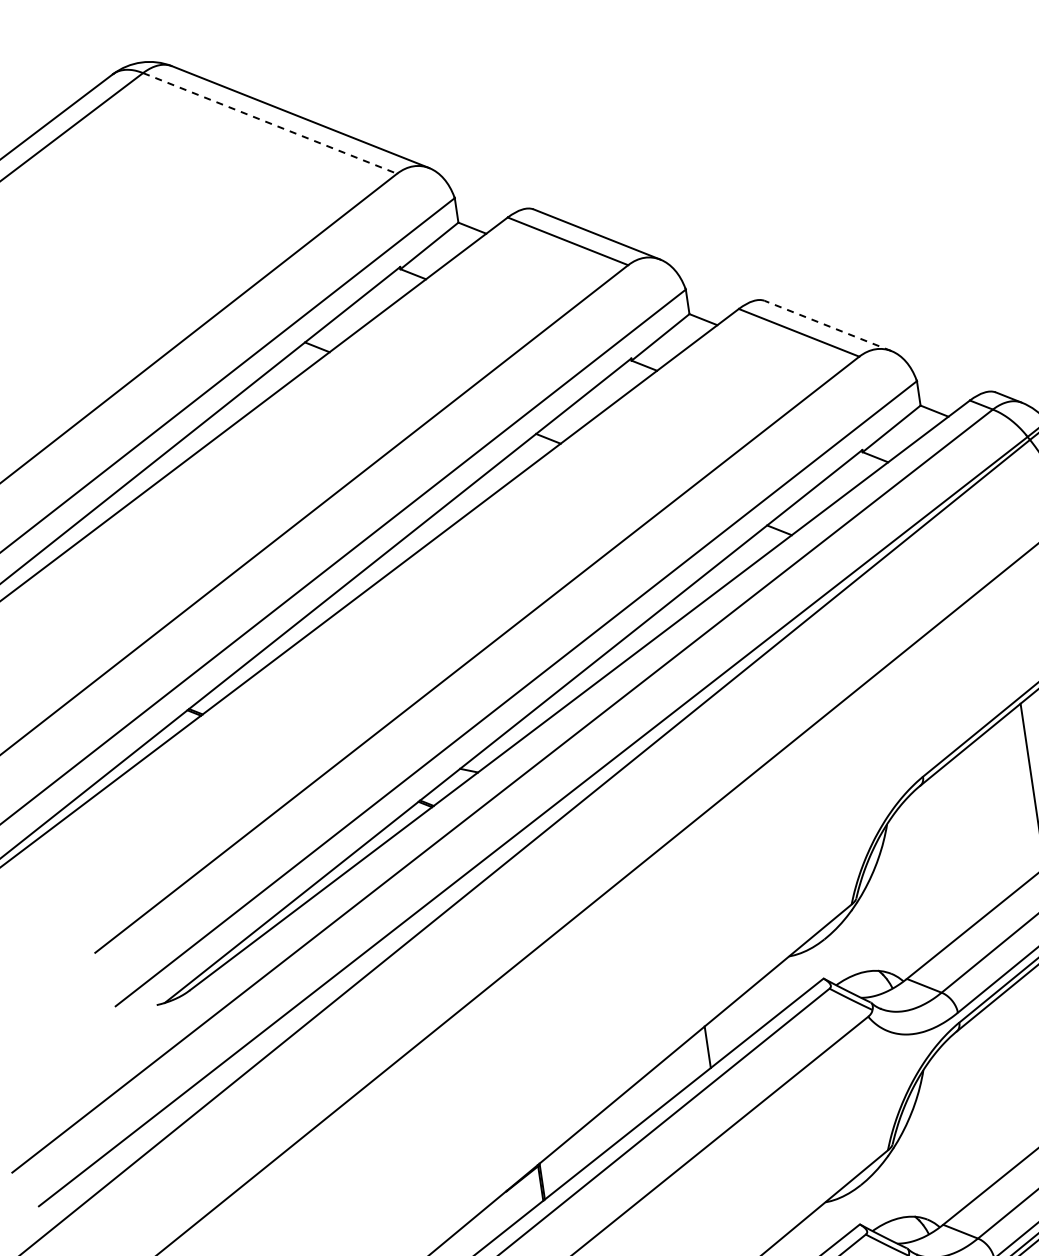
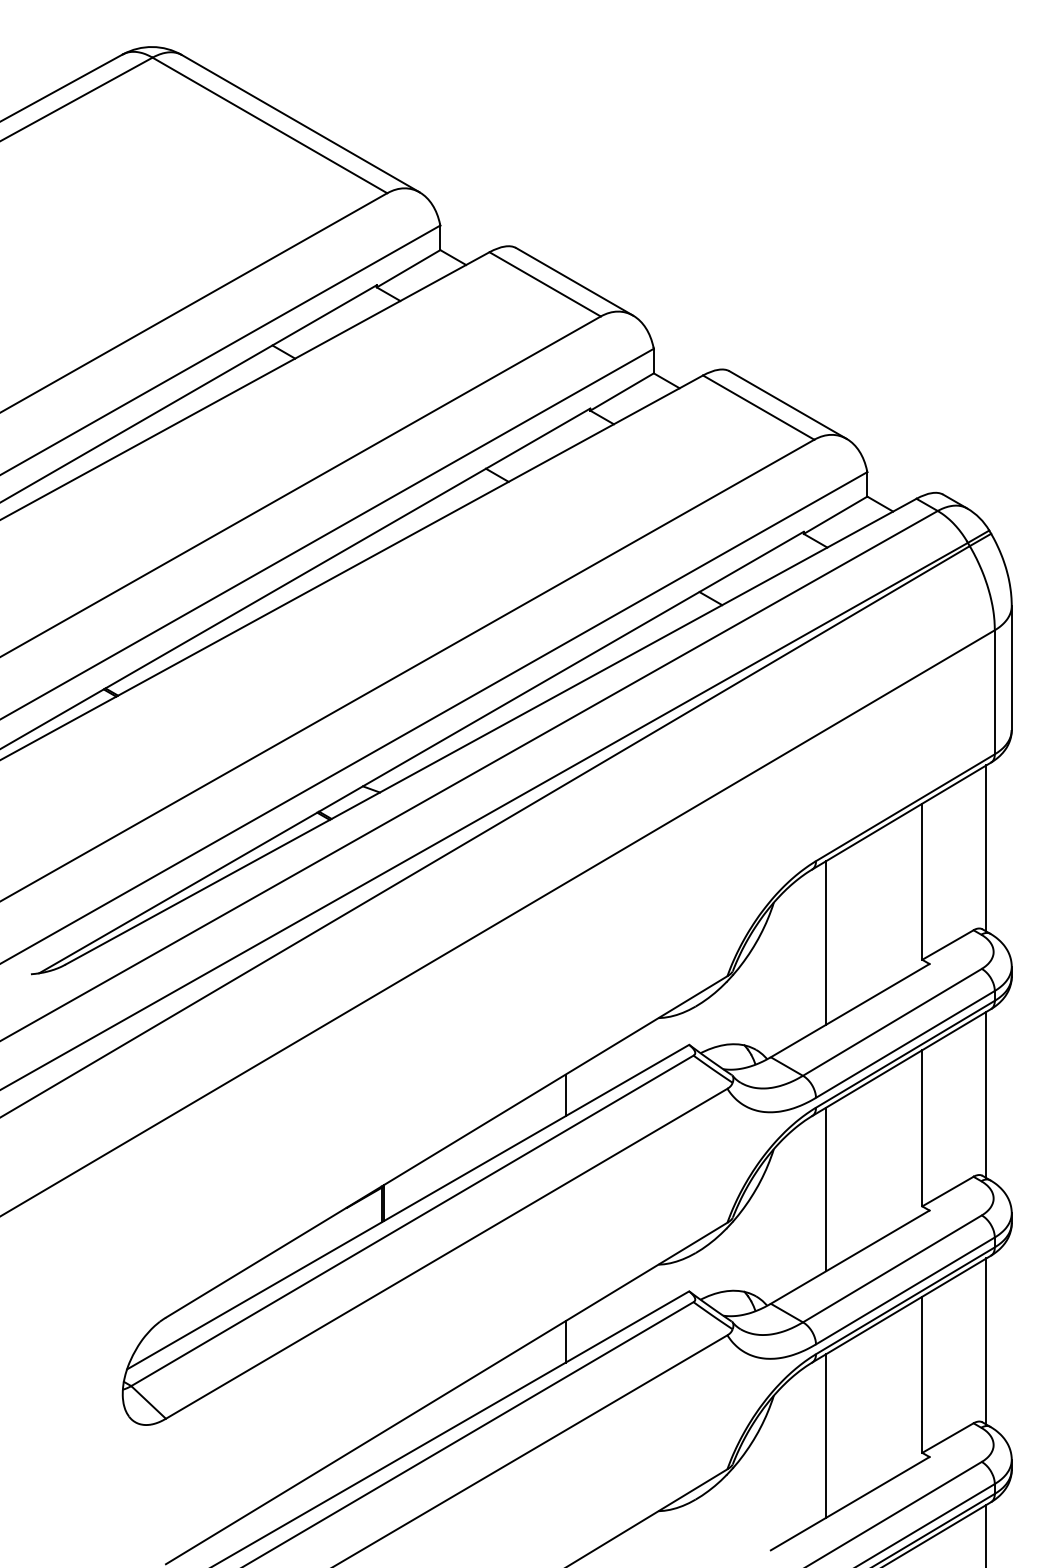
line: (269, 123) -> (269, 125), dashed -> solid
line: (828, 326) -> (788, 405), dashed -> solid
line: (944, 856) -> (825, 942), added
line: (980, 1102) -> (825, 1189), added

